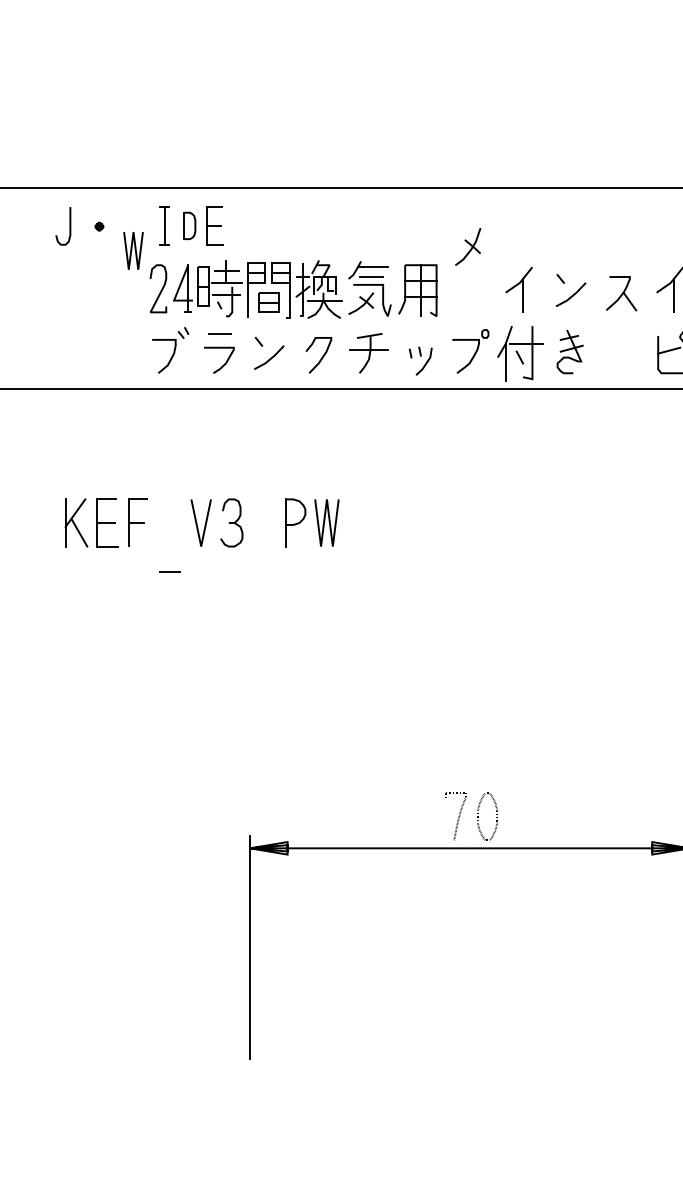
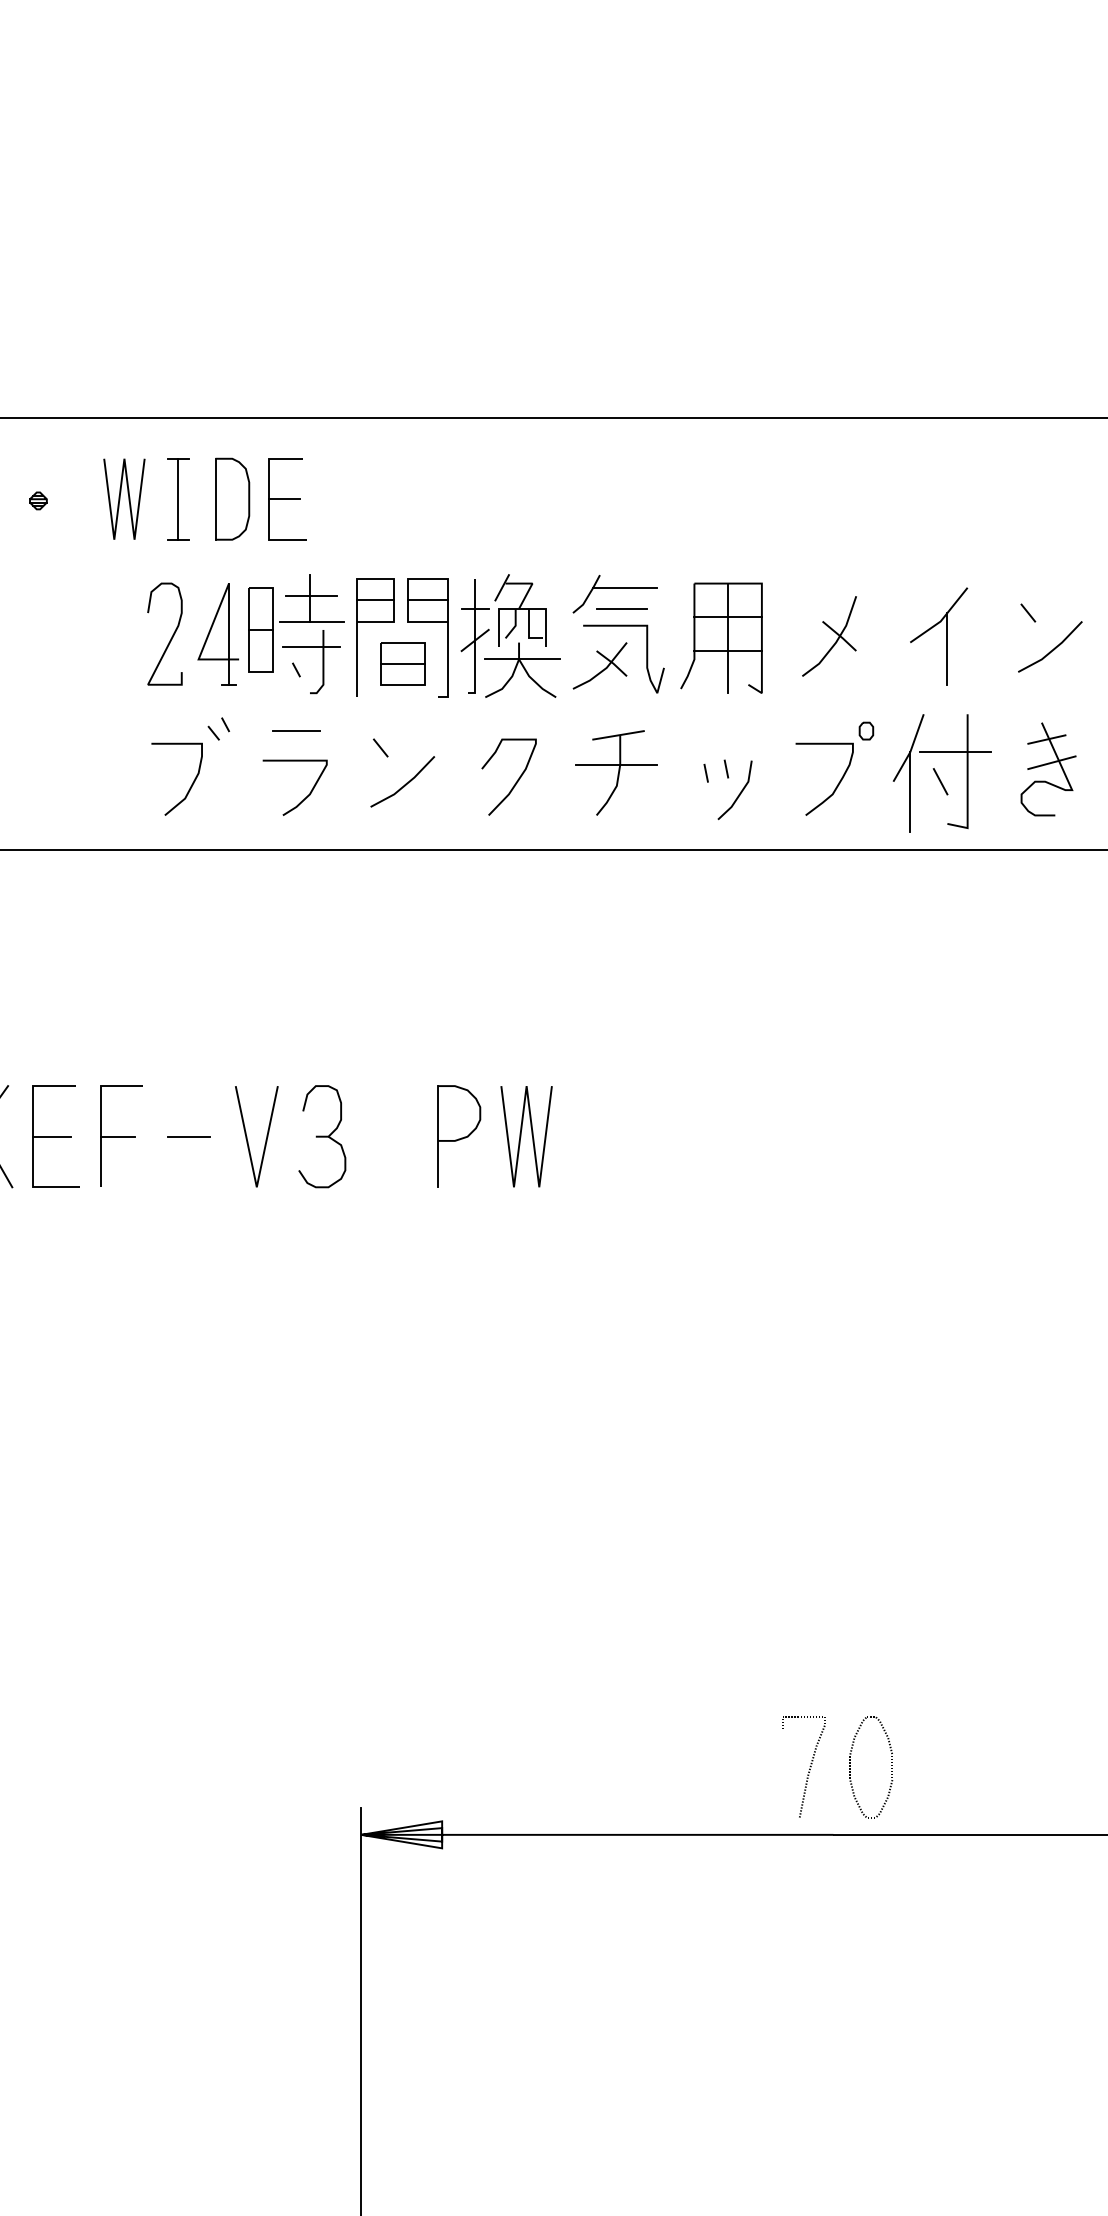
part: (189, 225) -> (231, 498), size x1.43
part: (468, 246) -> (830, 635), moved
line: (132, 250) -> (122, 498), moved
line: (169, 571) -> (188, 1135), moved

